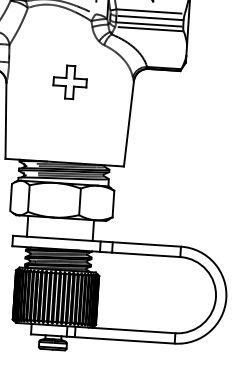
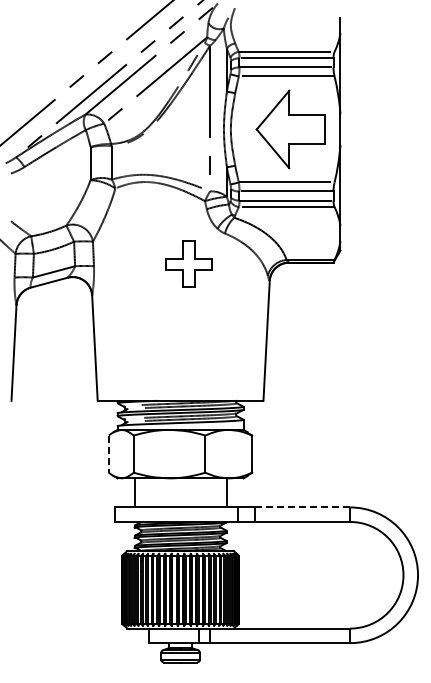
part: (69, 81) -> (188, 263), moved
line: (10, 197) -> (108, 454), solid -> dashed
line: (146, 244) -> (302, 507), solid -> dashed

